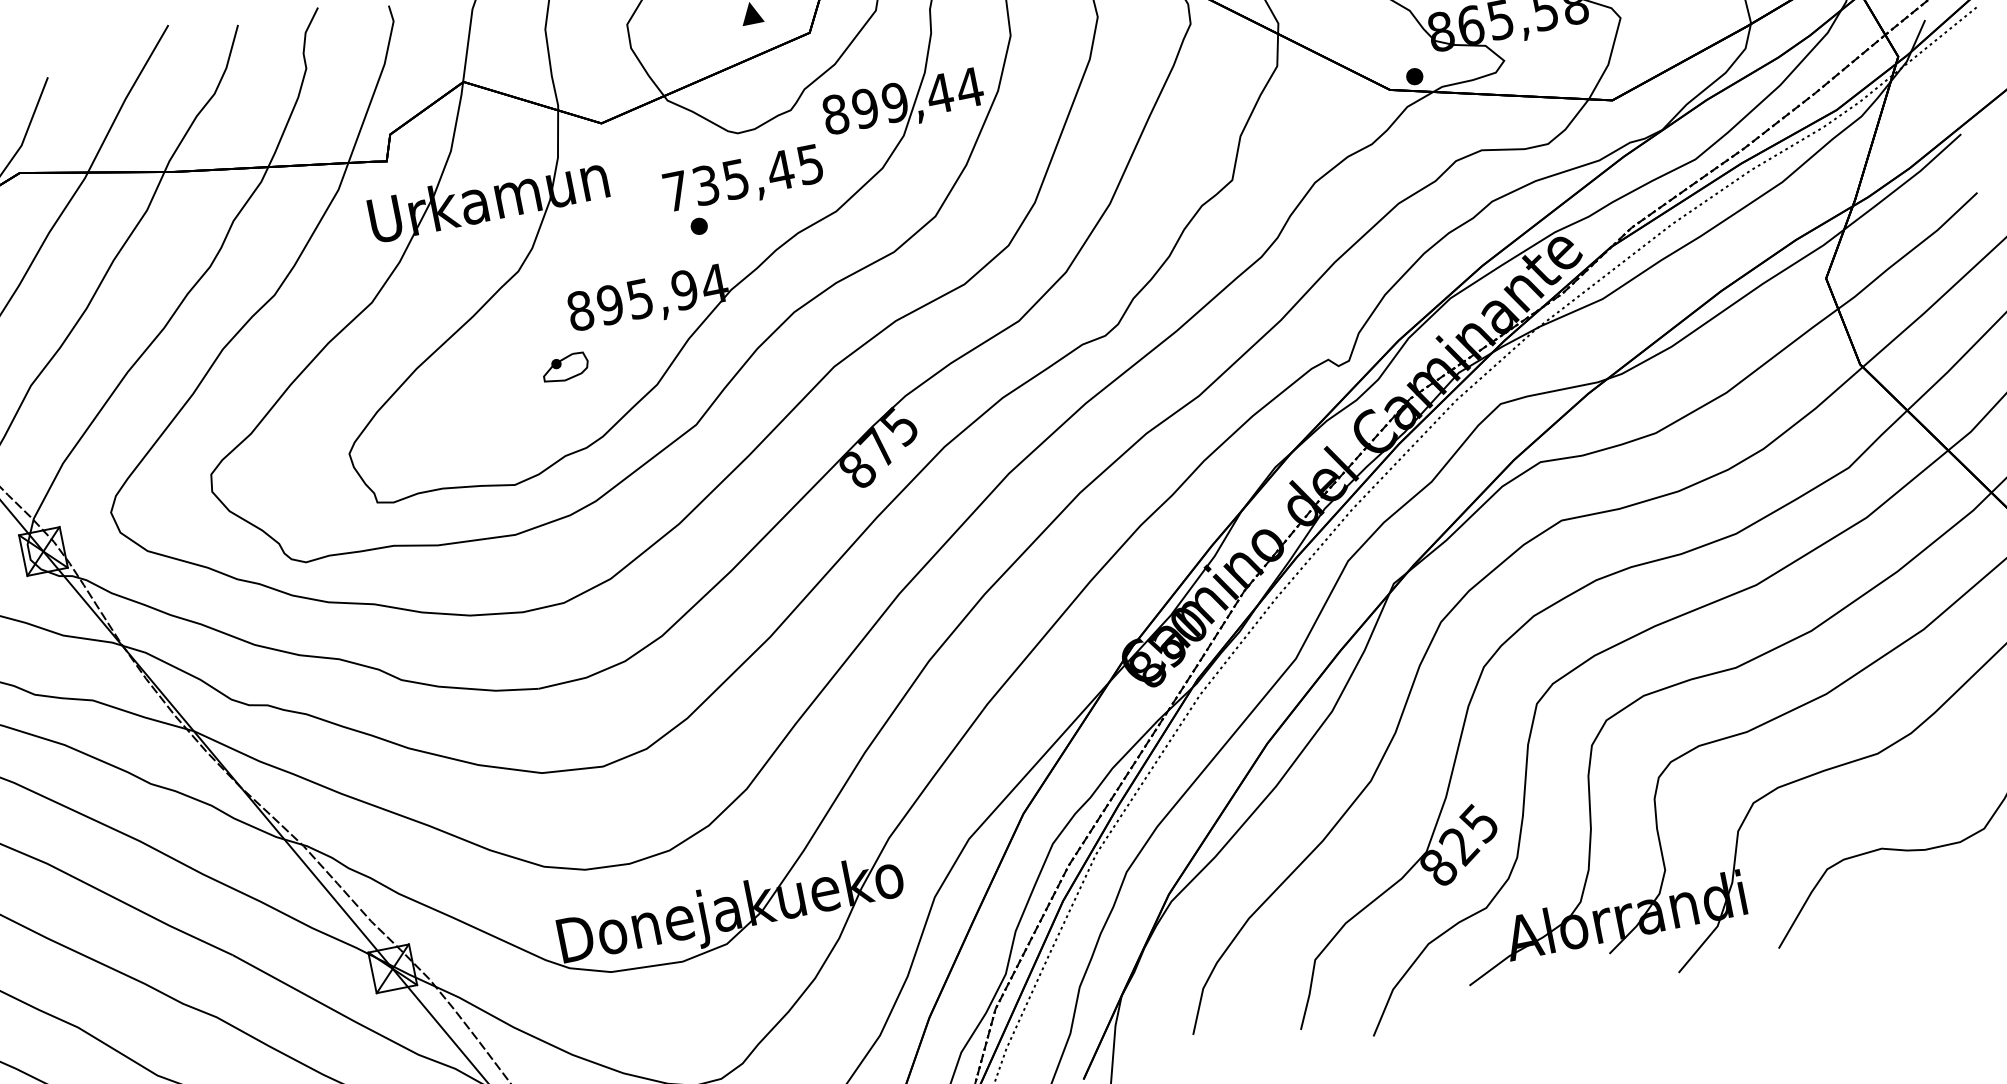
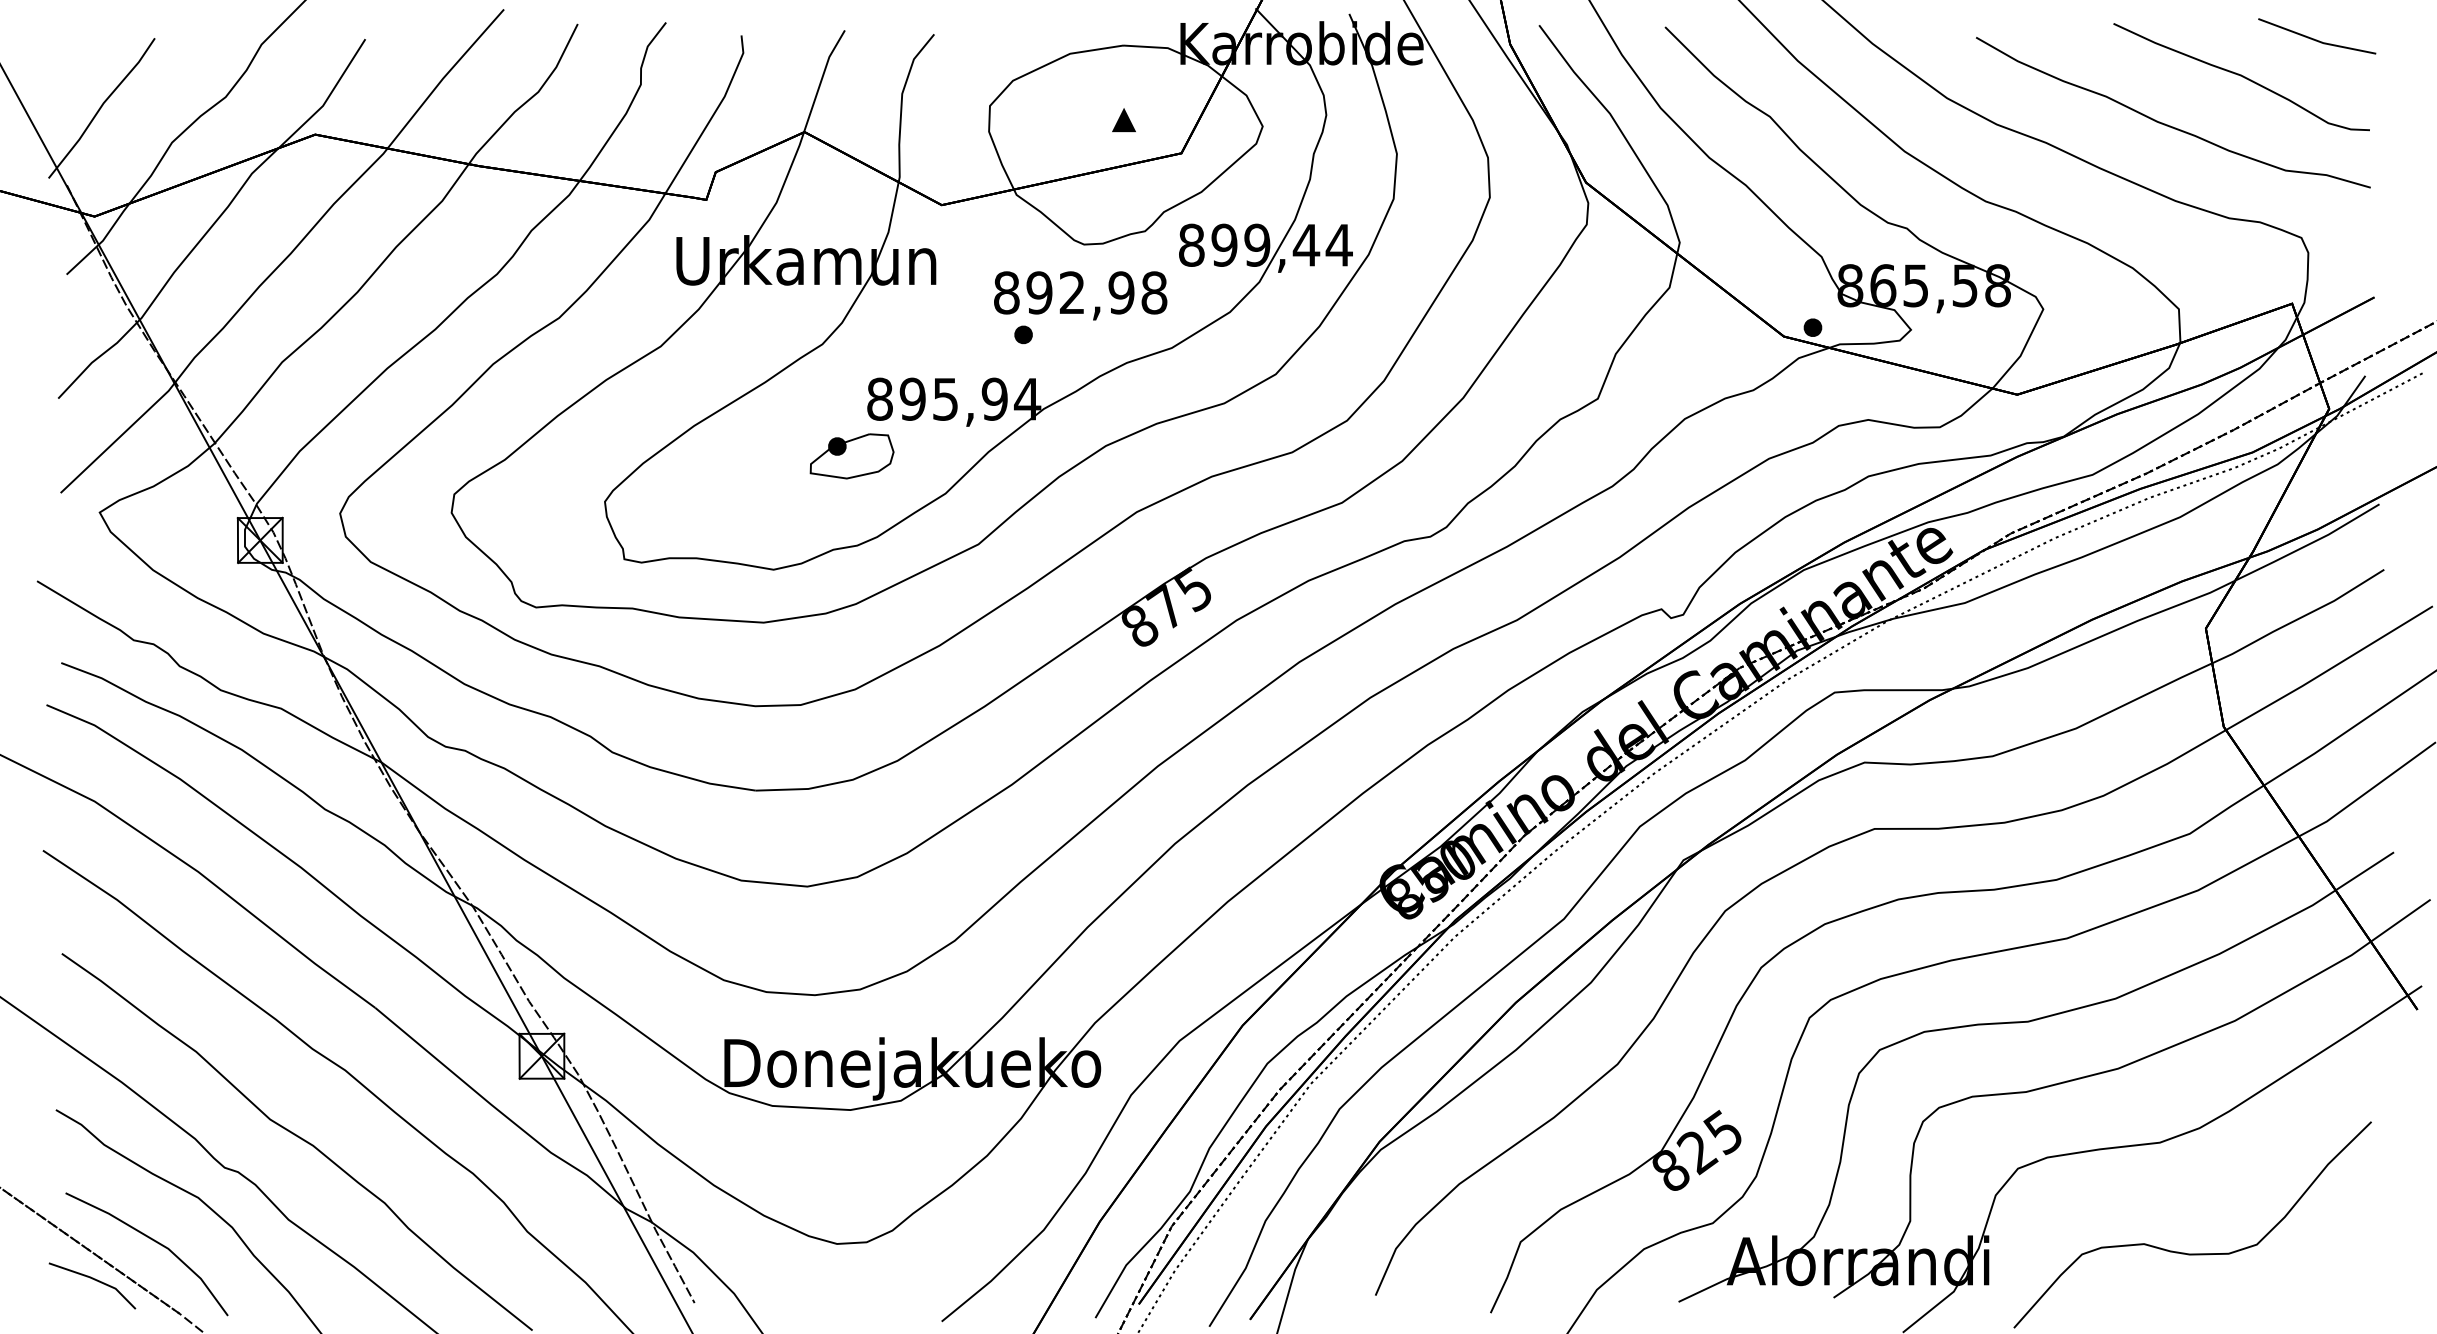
text: (743, 177) -> (1080, 292), 735,45 -> 892,98
part: (565, 368) -> (851, 456), size x1.67

